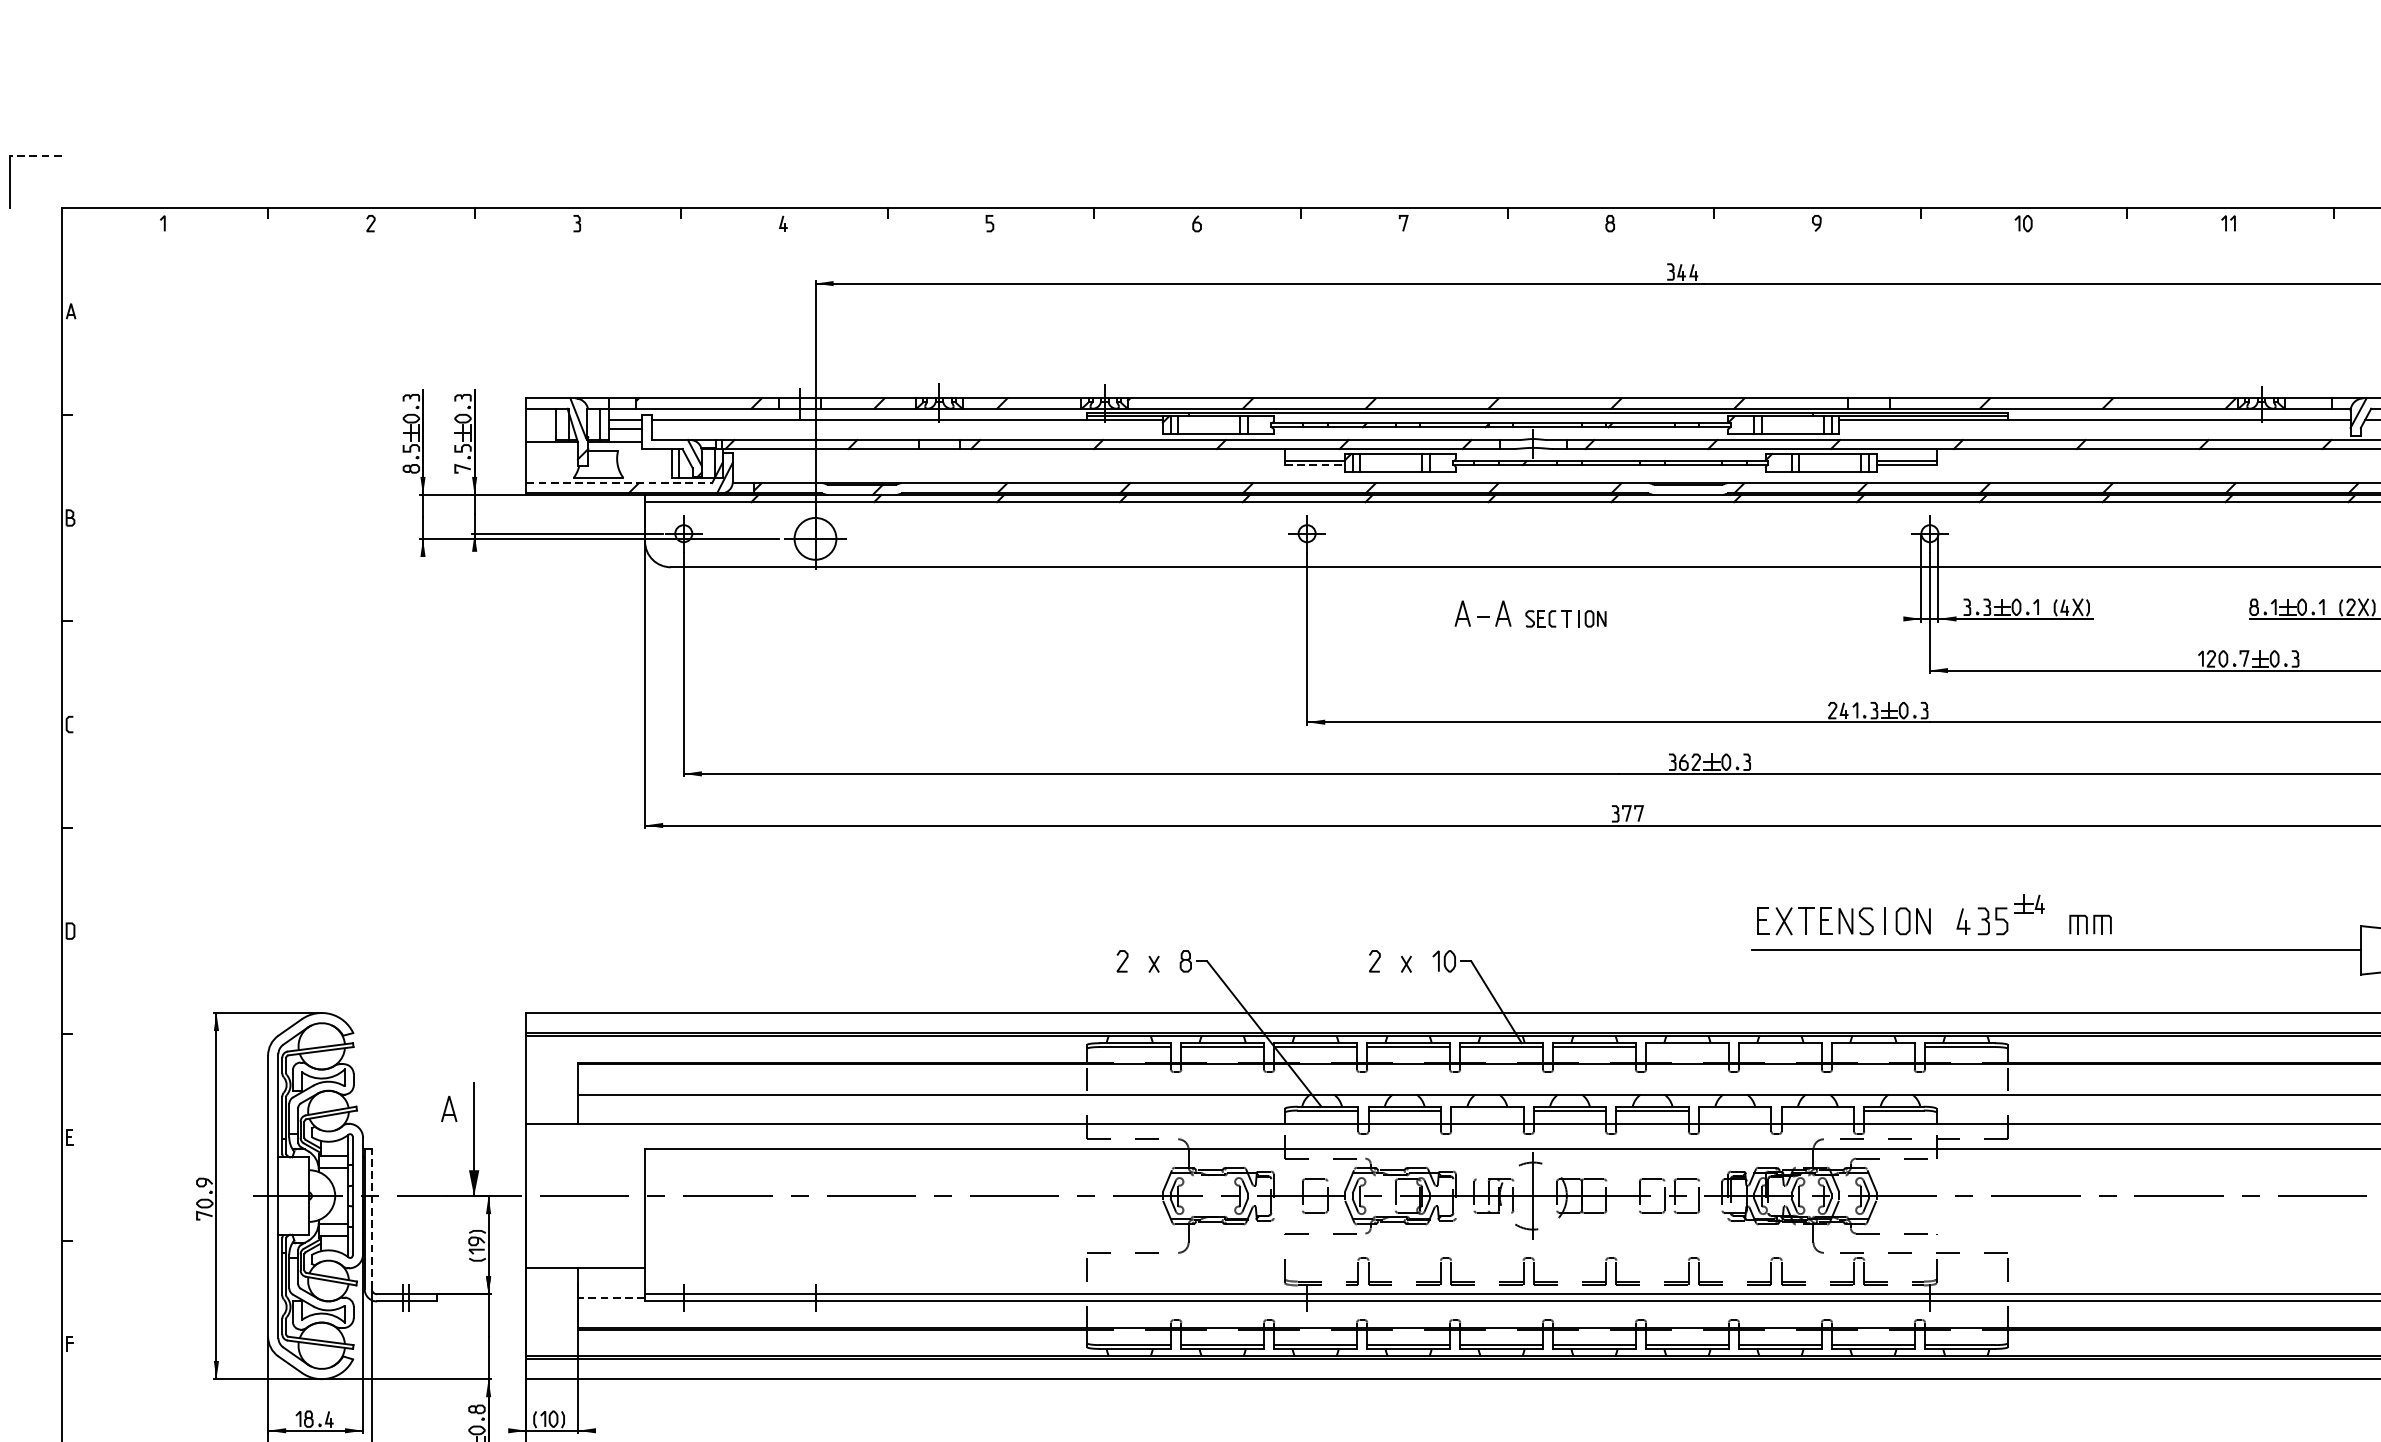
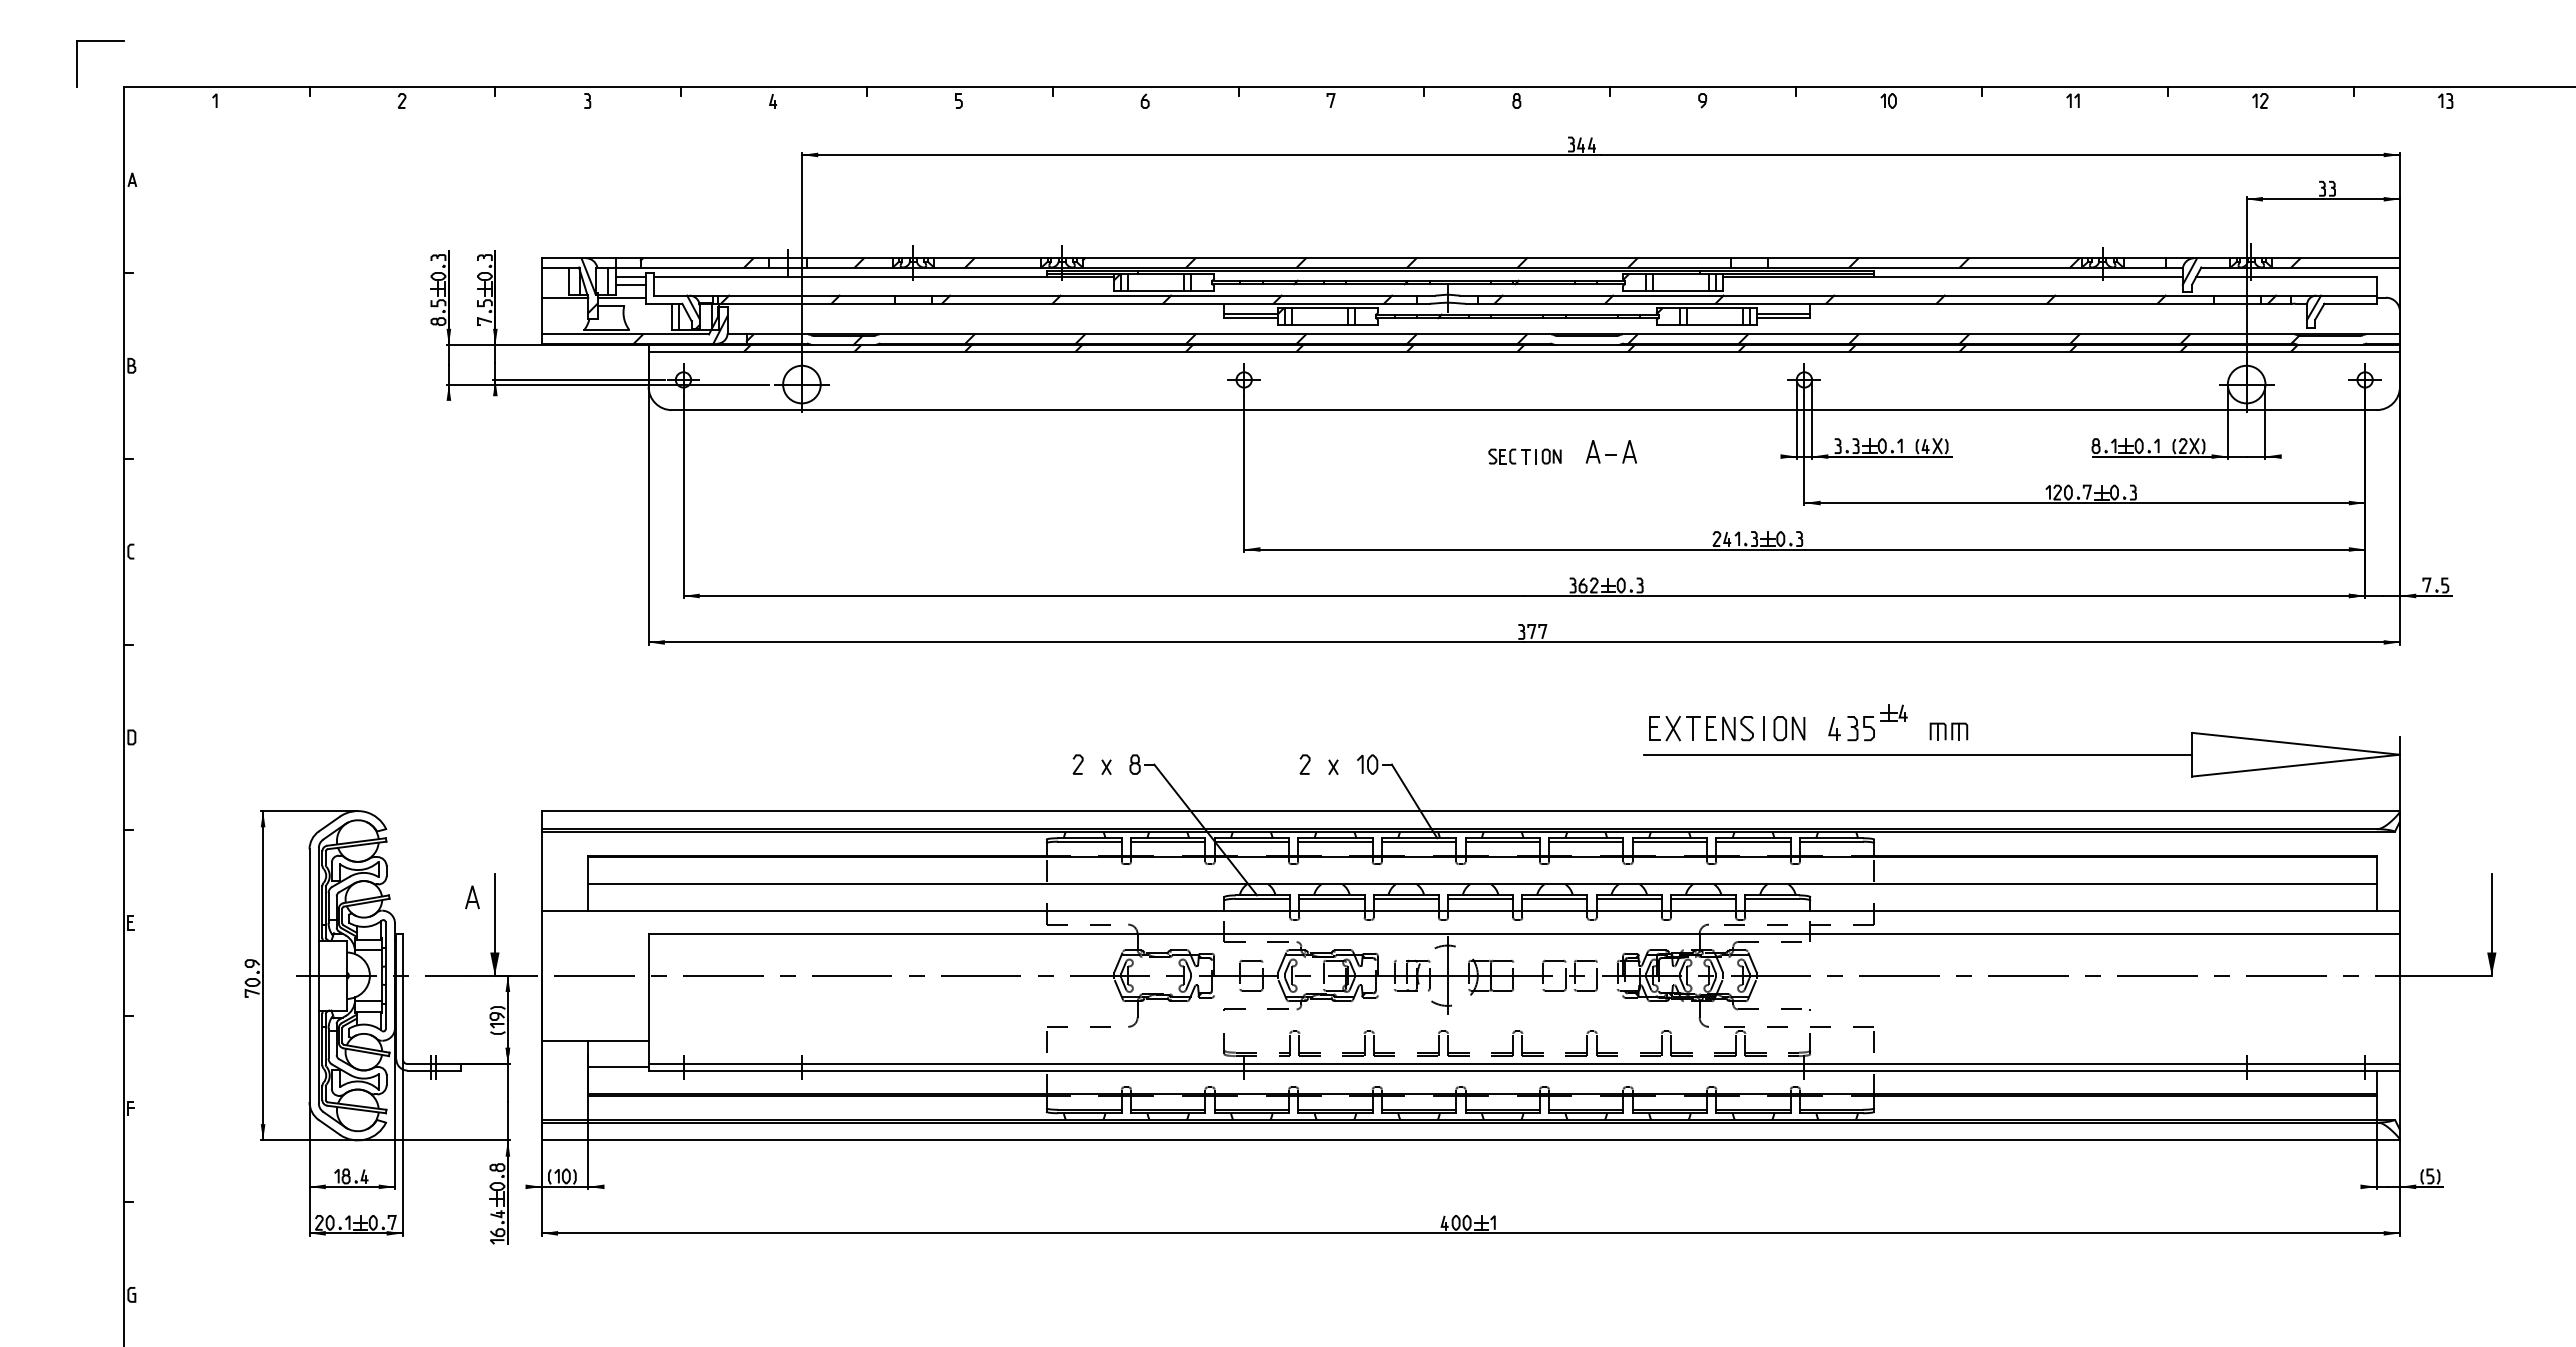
line: (35, 156) -> (100, 40), dashed -> solid
line: (1315, 465) -> (1251, 318), dashed -> solid
line: (619, 483) -> (625, 334), dashed -> solid
part: (1482, 613) -> (1610, 451), moved
part: (1565, 618) -> (1524, 456), moved
line: (1687, 1046) -> (1586, 841), added
line: (1779, 1046) -> (1669, 841), added
line: (1873, 1046) -> (1753, 841), added
line: (1486, 1110) -> (1405, 898), added
line: (1734, 1110) -> (1628, 898), added
line: (1817, 1110) -> (1703, 898), added
line: (371, 1219) -> (402, 996), dashed -> solid
line: (610, 1298) -> (617, 1067), dashed -> solid

